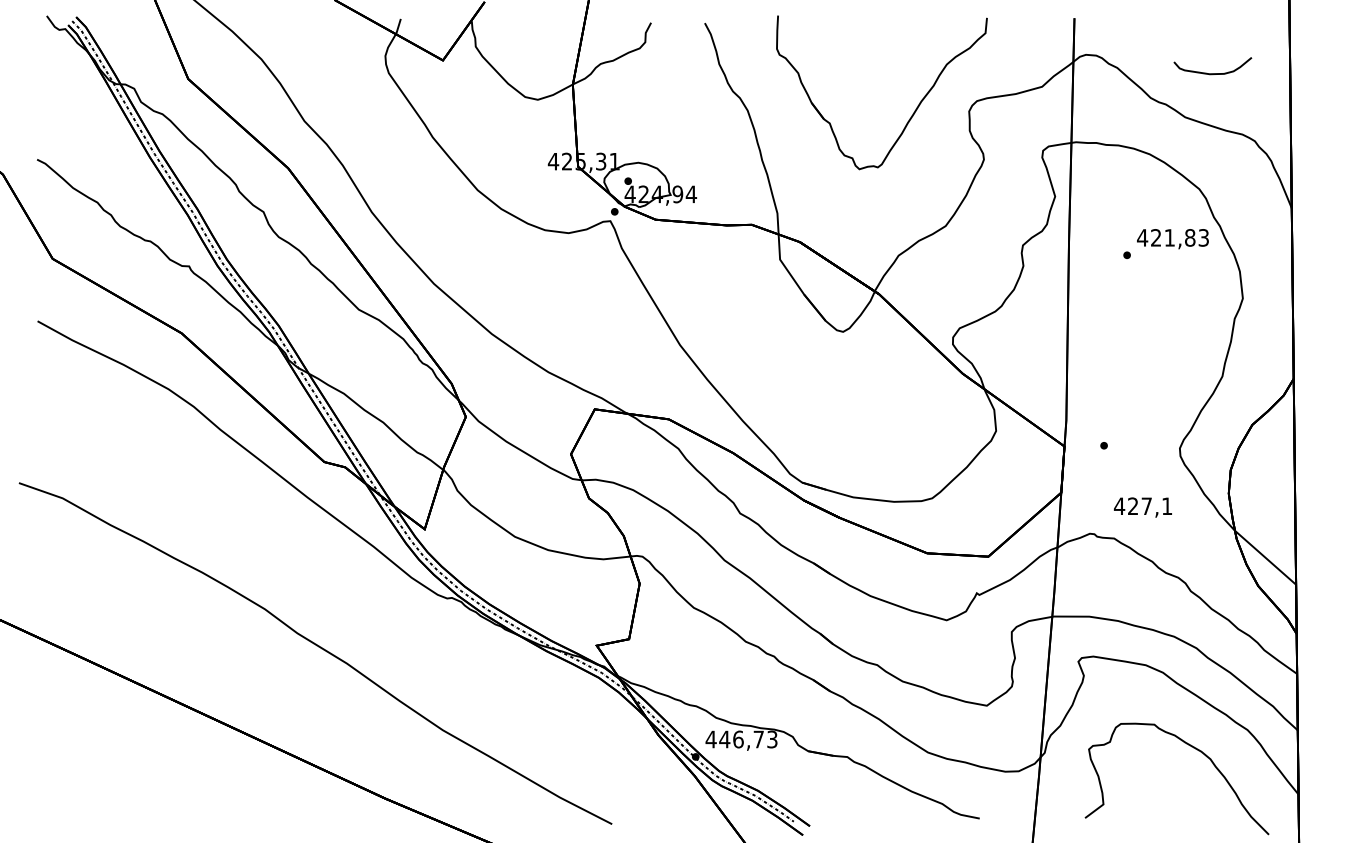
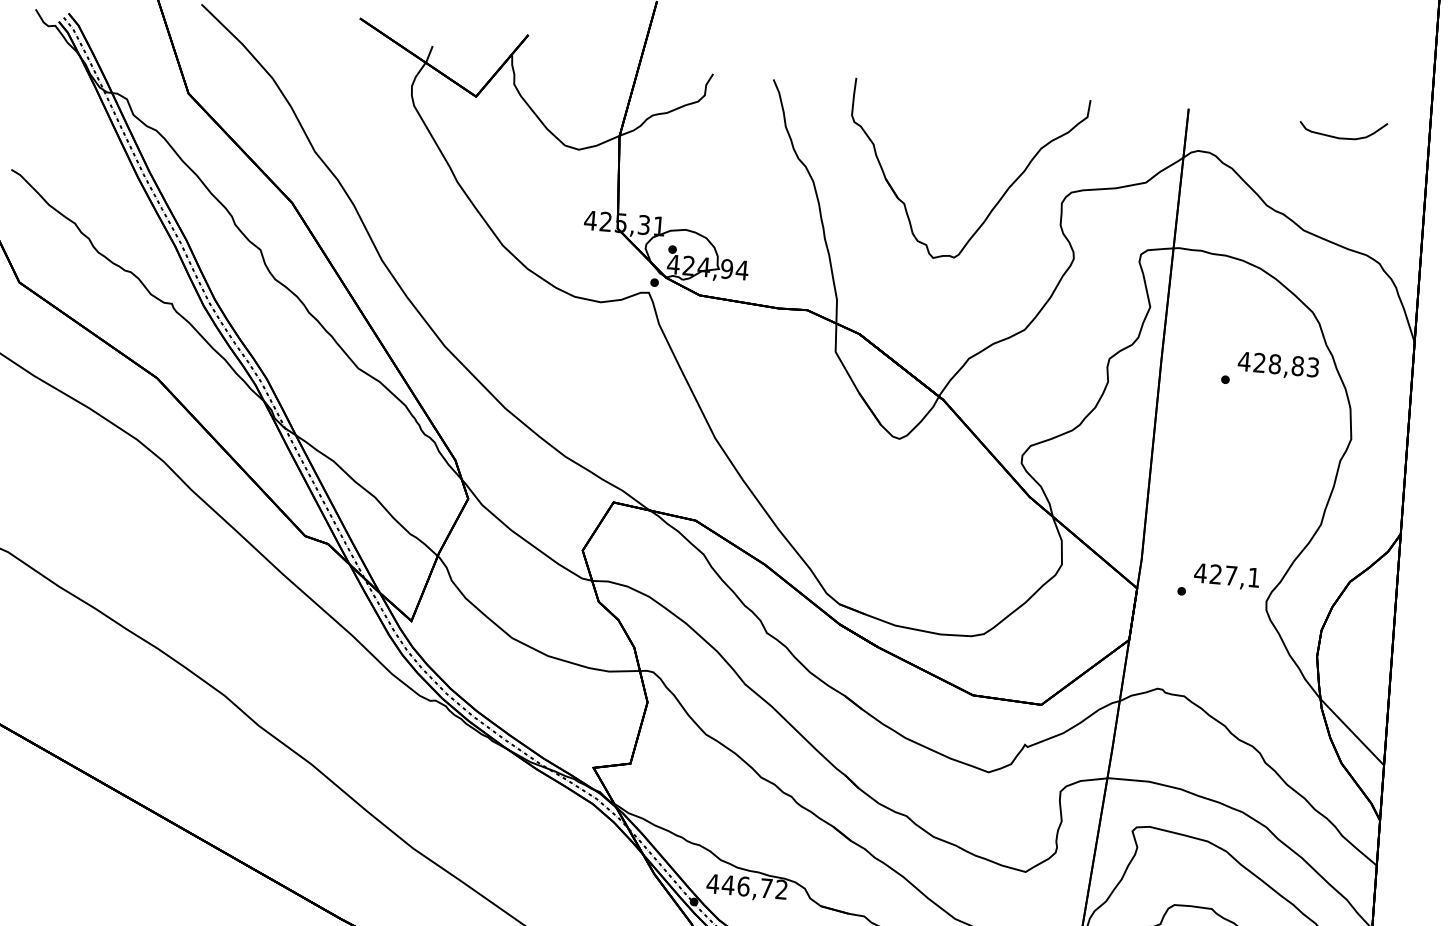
curve: (1212, 73) -> (1342, 137), moved
text: (1169, 237) -> (1274, 363), 421,83 -> 428,83
text: (1142, 507) -> (1226, 576), moved
text: (772, 739) -> (781, 889), 446,73 -> 446,72

